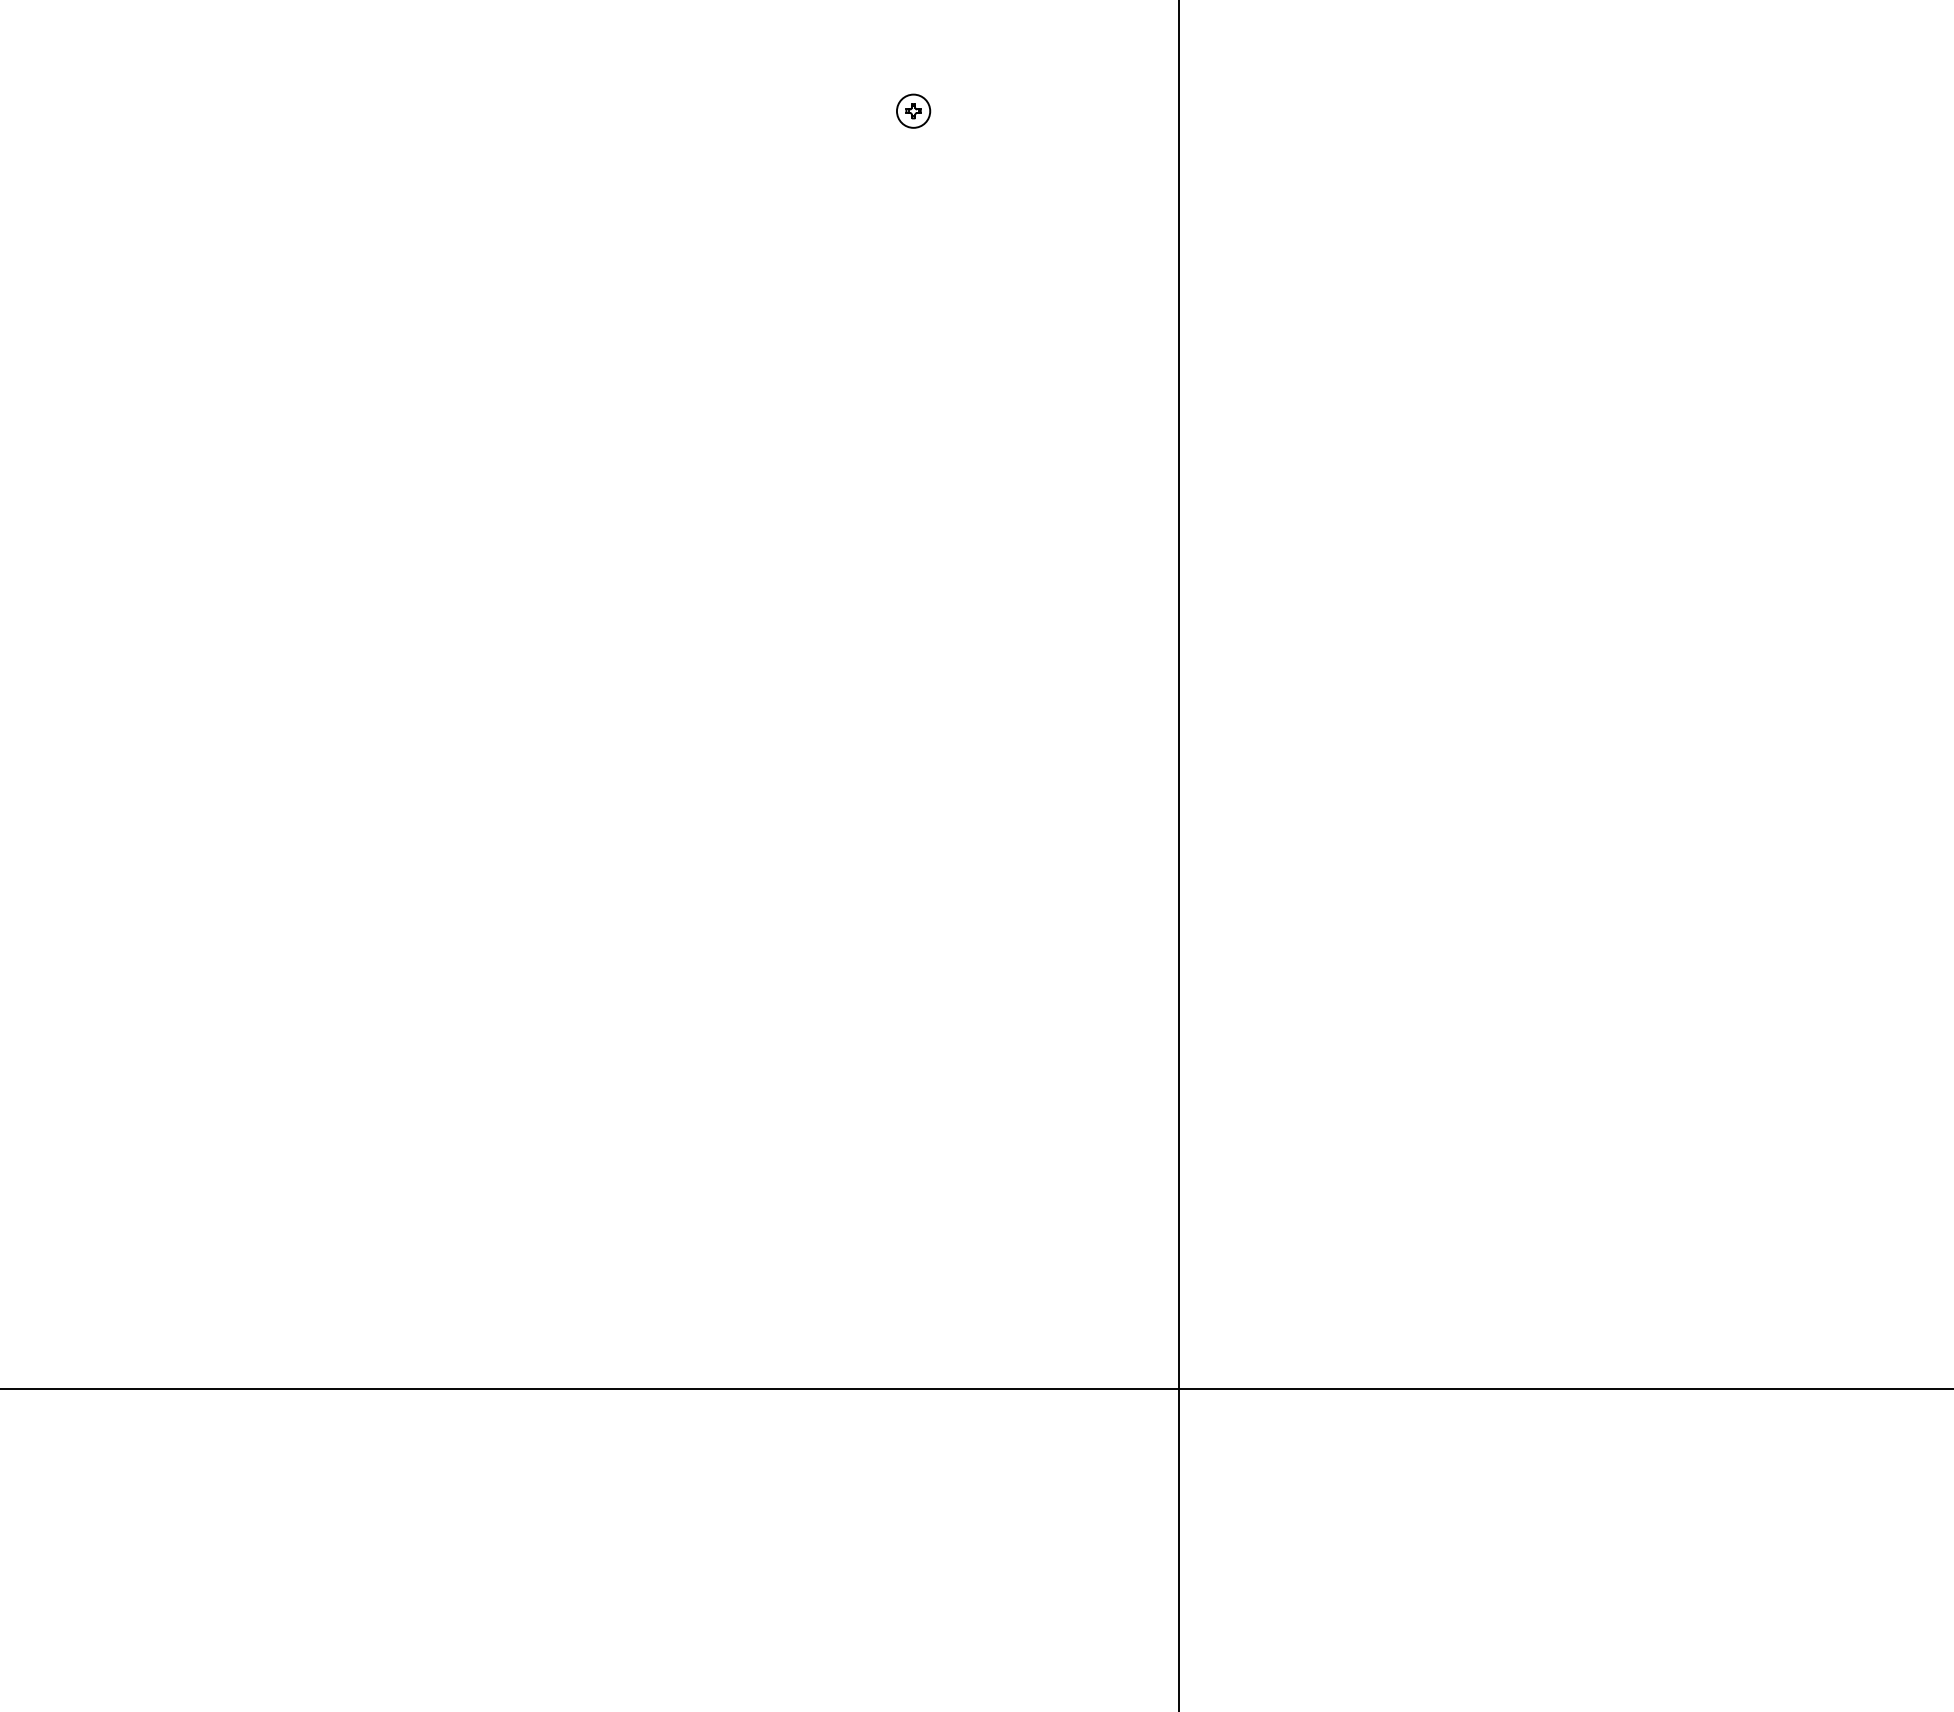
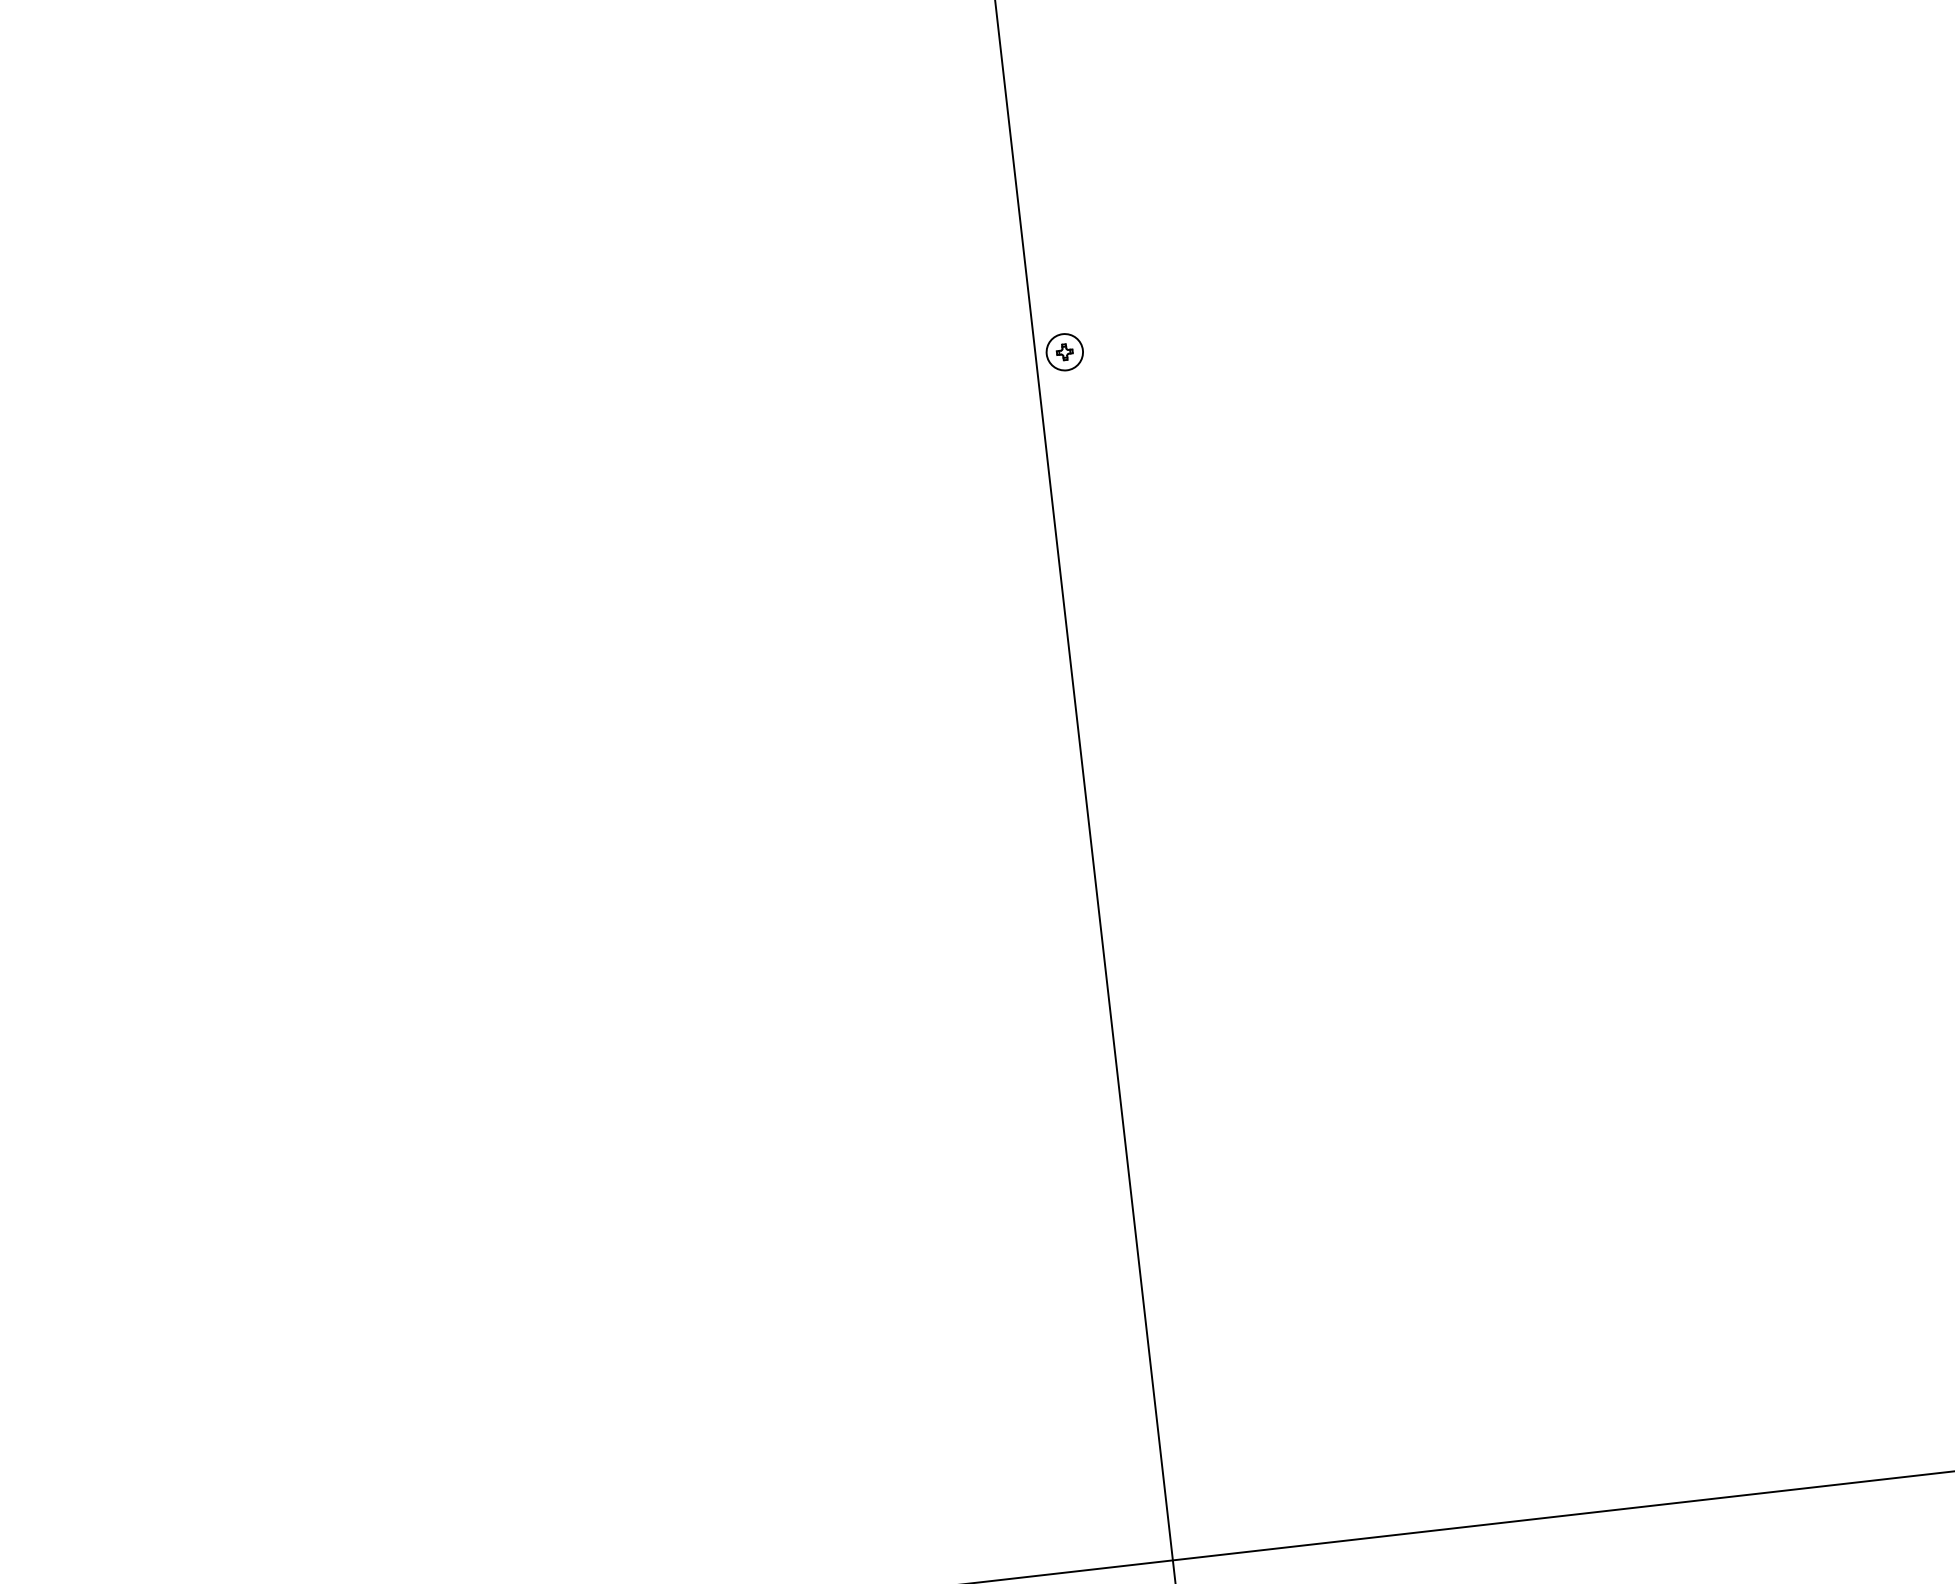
part: (913, 110) -> (1064, 351), moved

